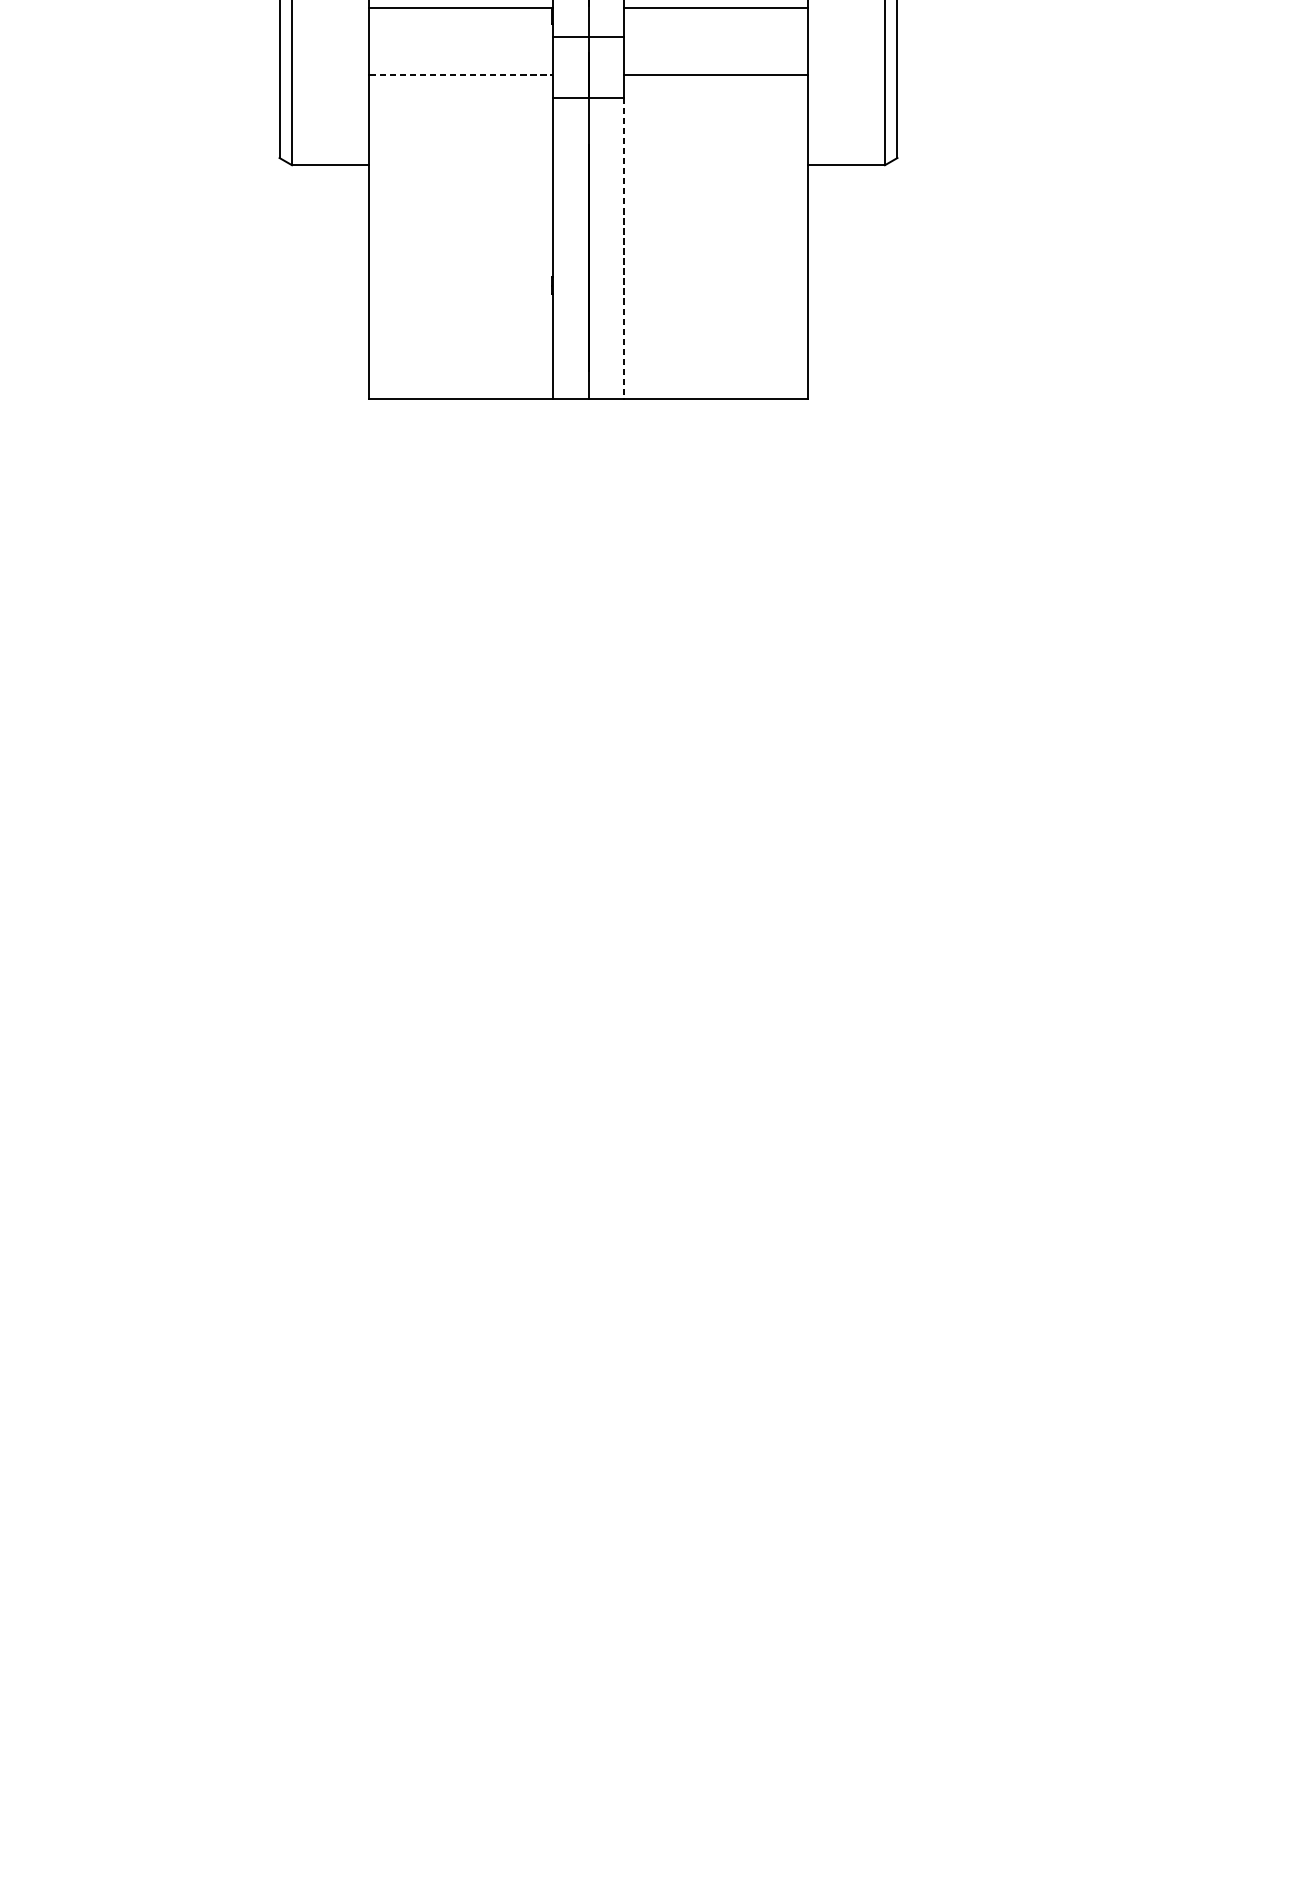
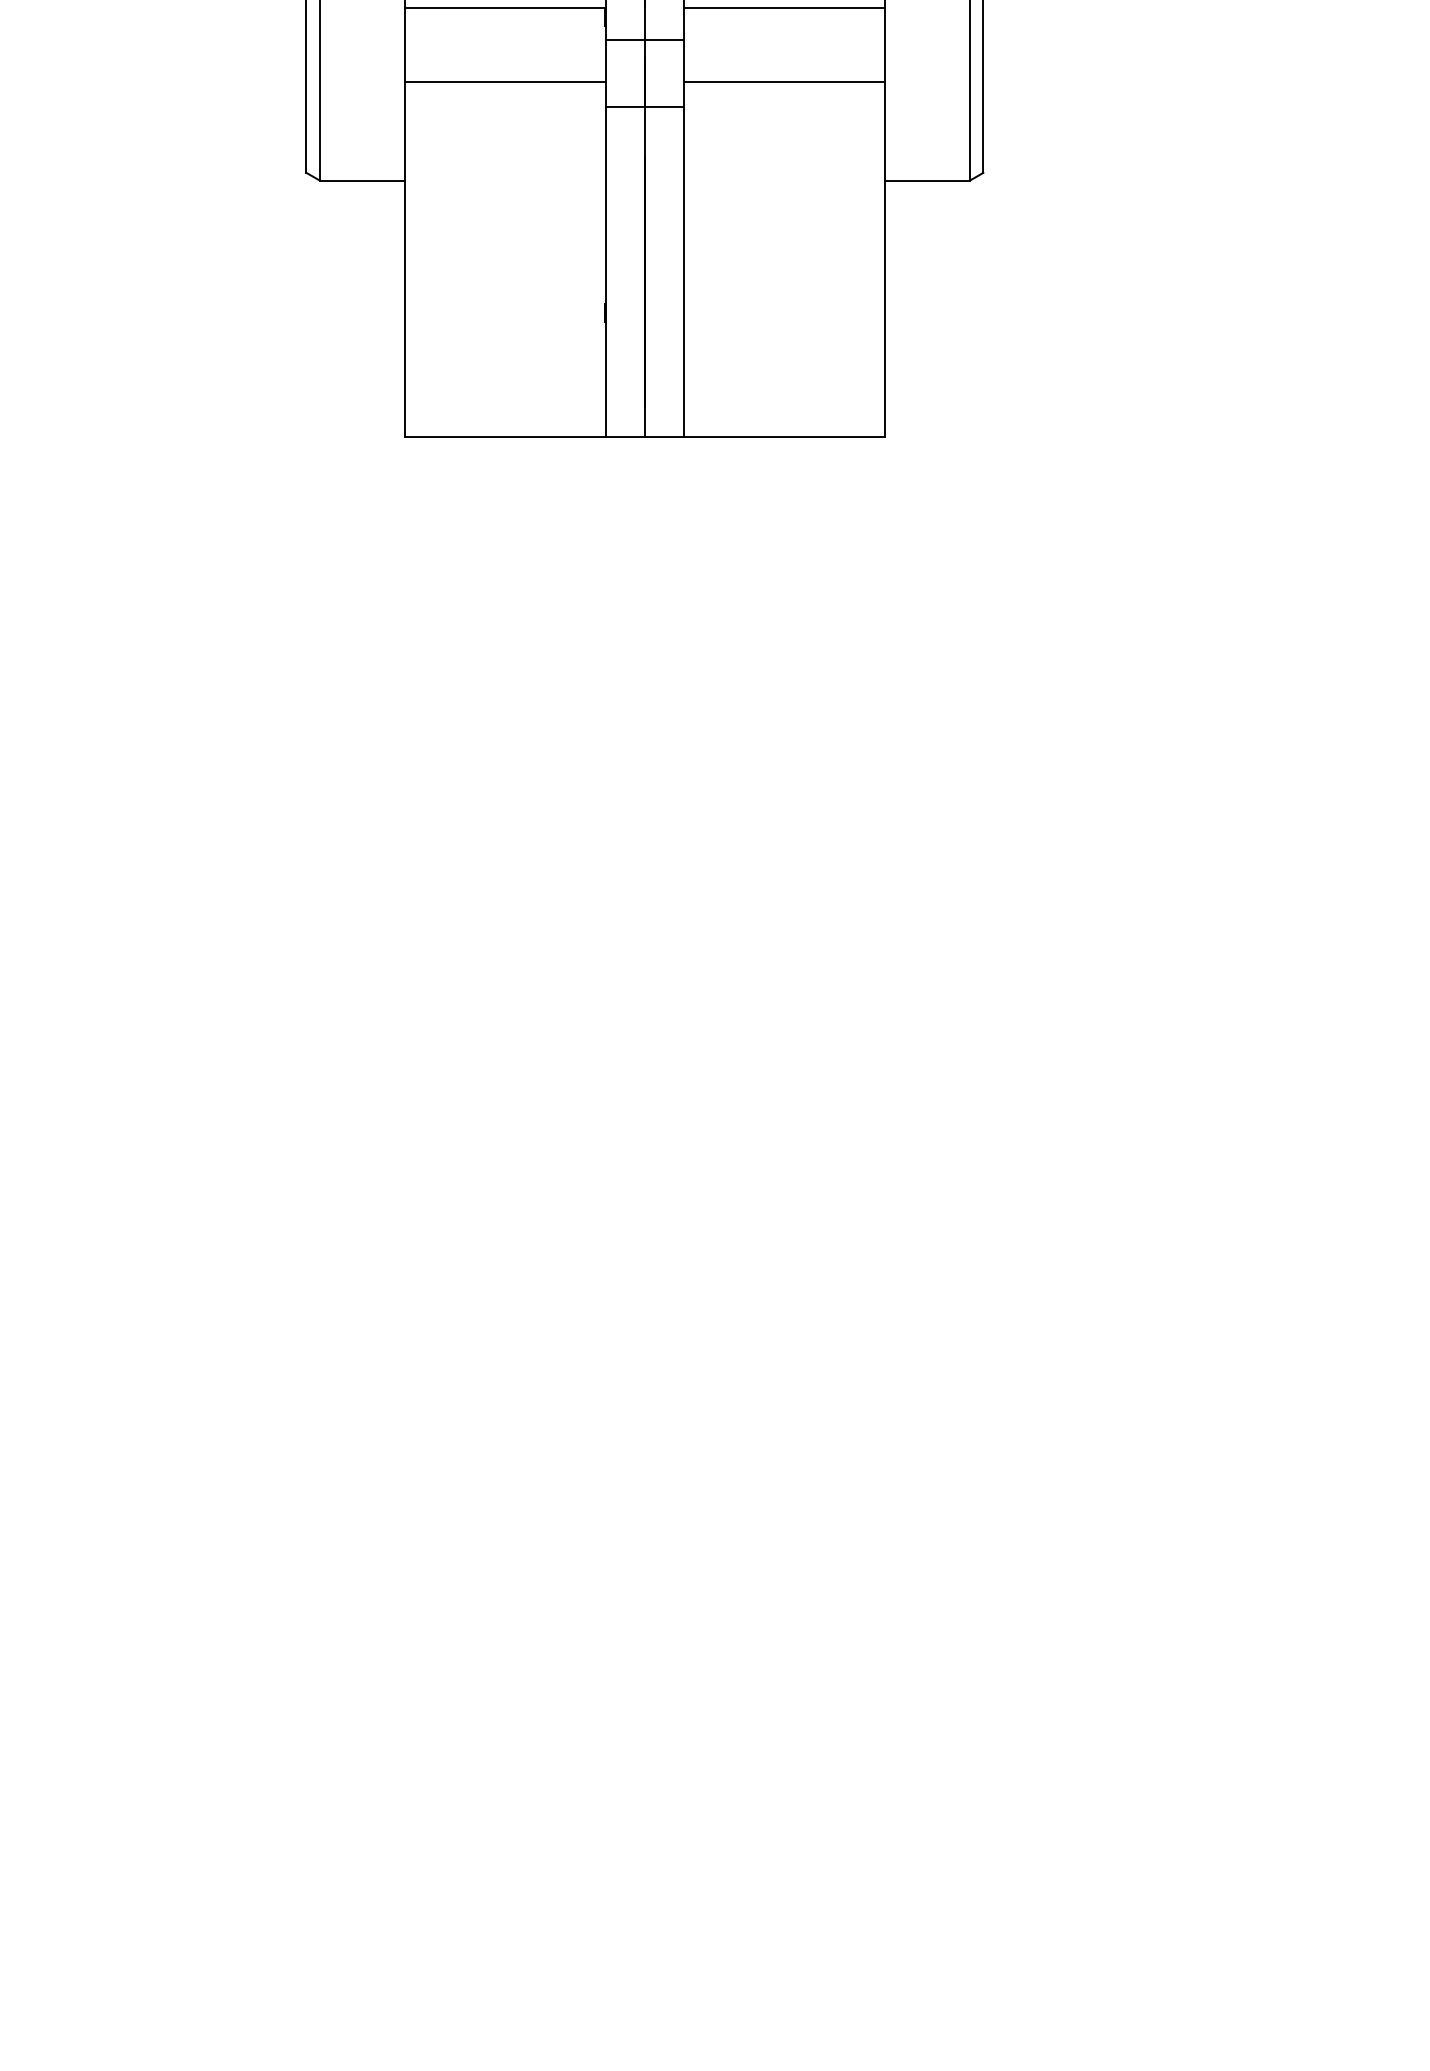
line: (461, 75) -> (505, 82), dashed -> solid
line: (624, 248) -> (684, 272), dashed -> solid

